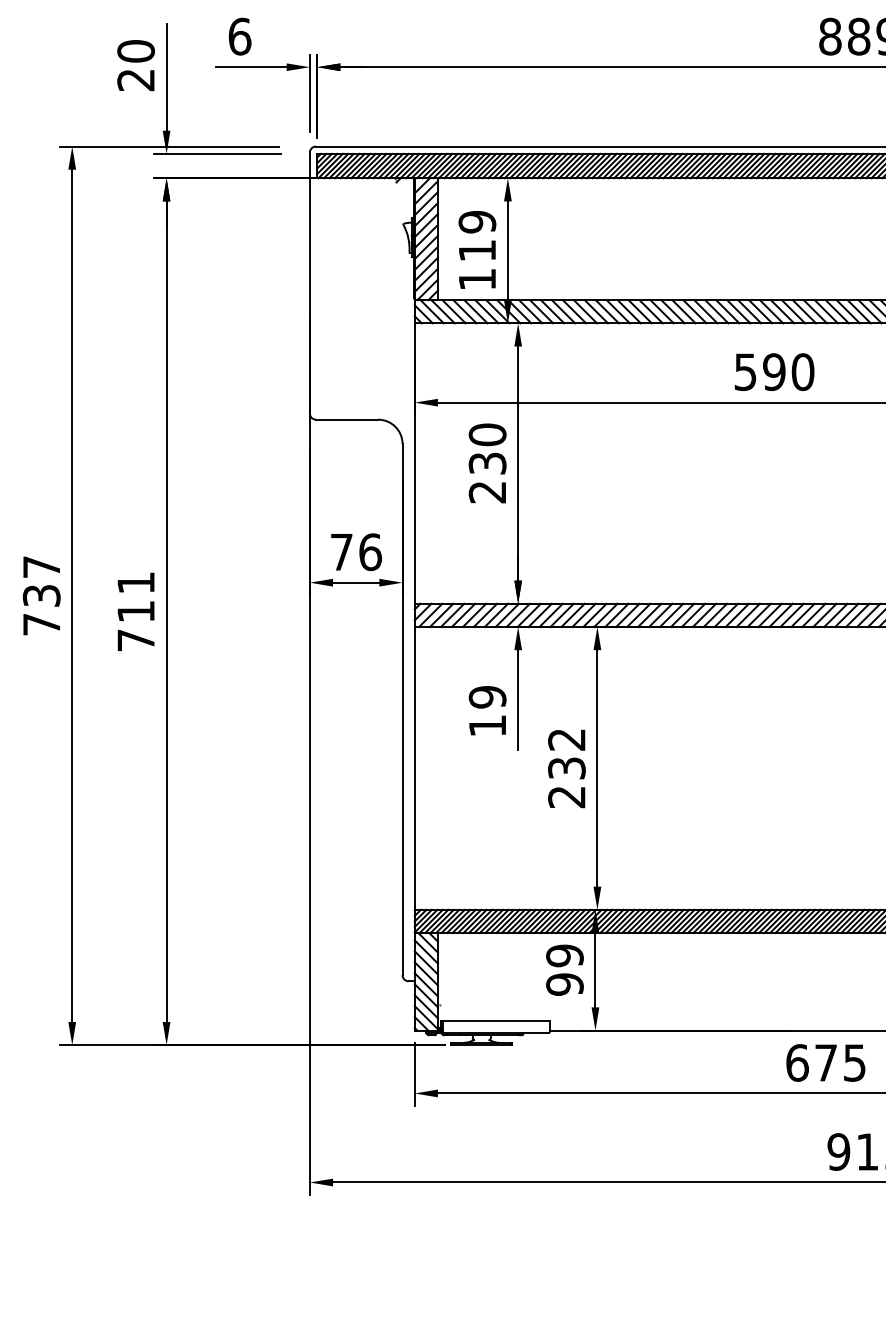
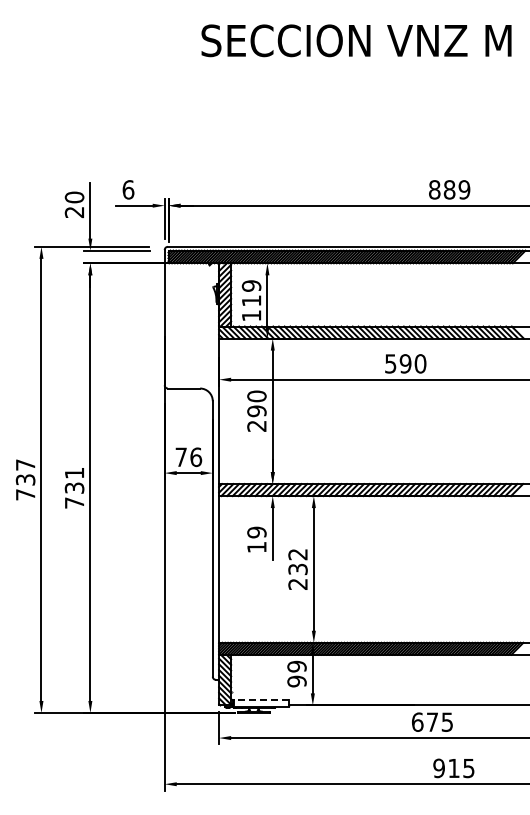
text: (486, 463) -> (256, 411), 230 -> 290
text: (135, 610) -> (74, 487), 711 -> 731
line: (496, 1021) -> (261, 700), solid -> dashed

